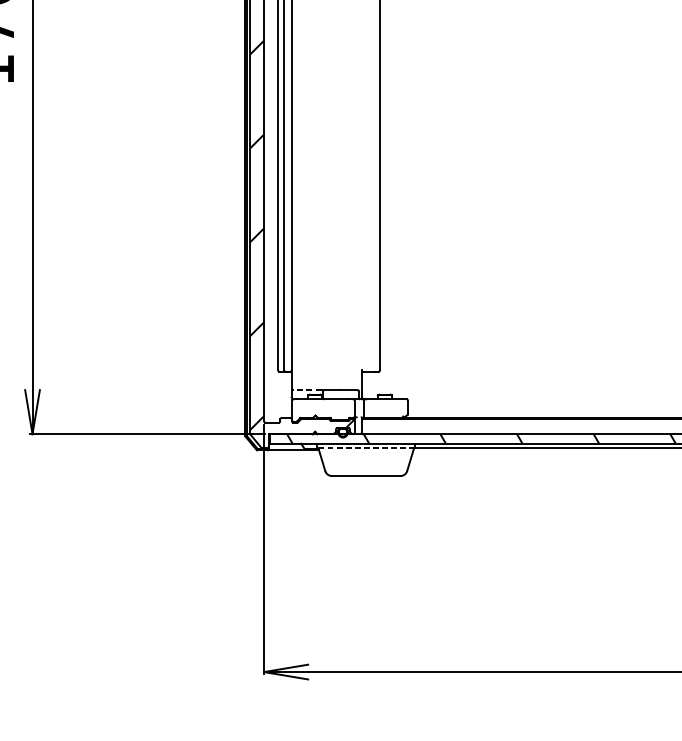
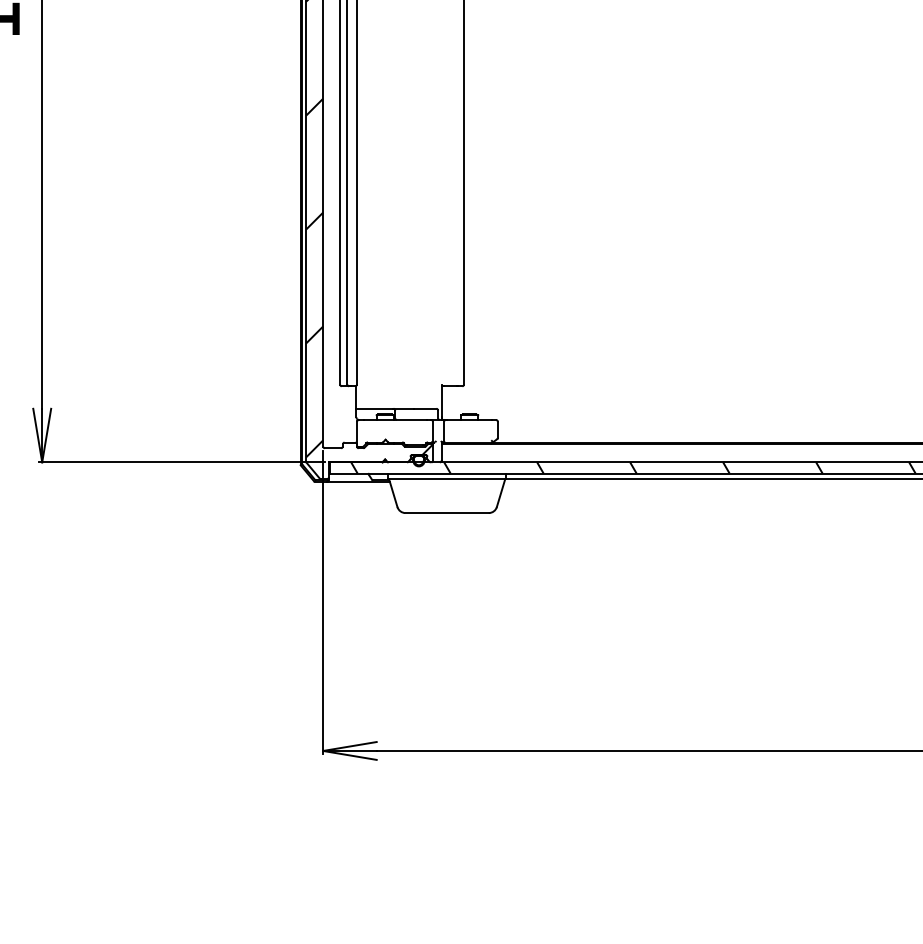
line: (306, 389) -> (374, 408), dashed -> solid
line: (365, 448) -> (446, 479), dashed -> solid

